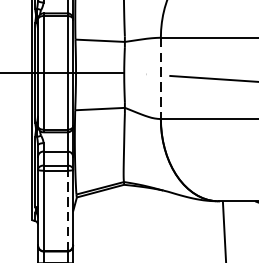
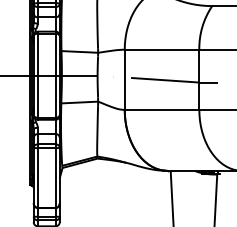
line: (160, 79) -> (124, 80), dashed -> solid
line: (67, 210) -> (55, 177), dashed -> solid

